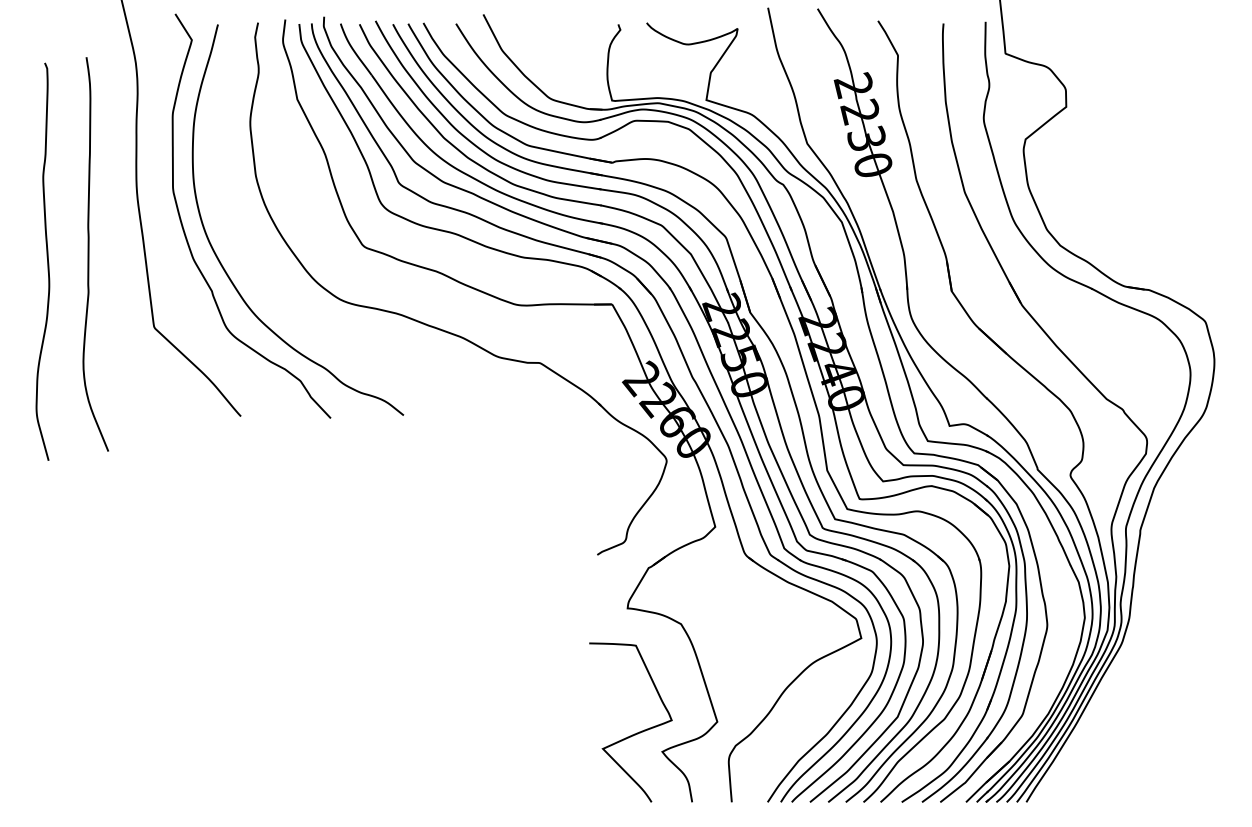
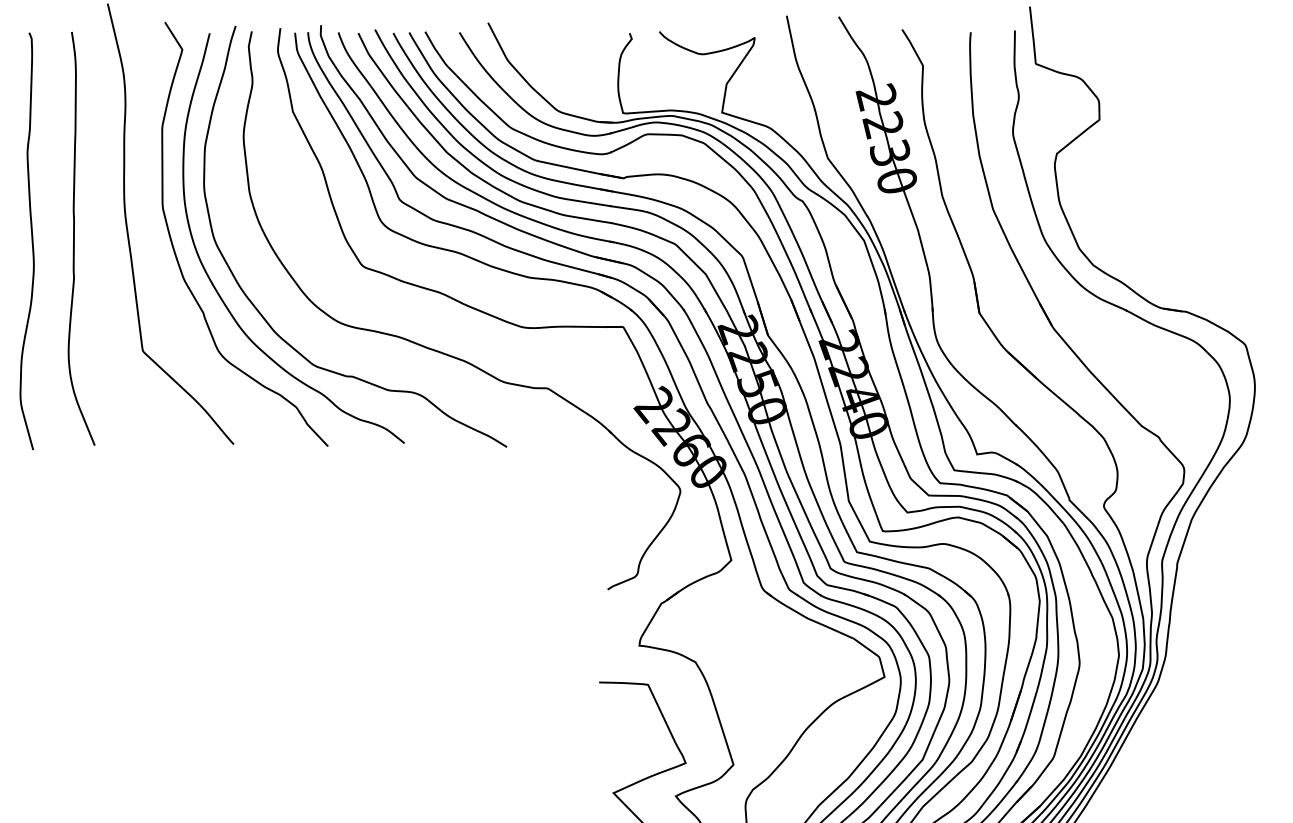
curve: (89, 254) -> (74, 238), moved
curve: (47, 261) -> (31, 240), moved
curve: (267, 291) -> (261, 313), added

